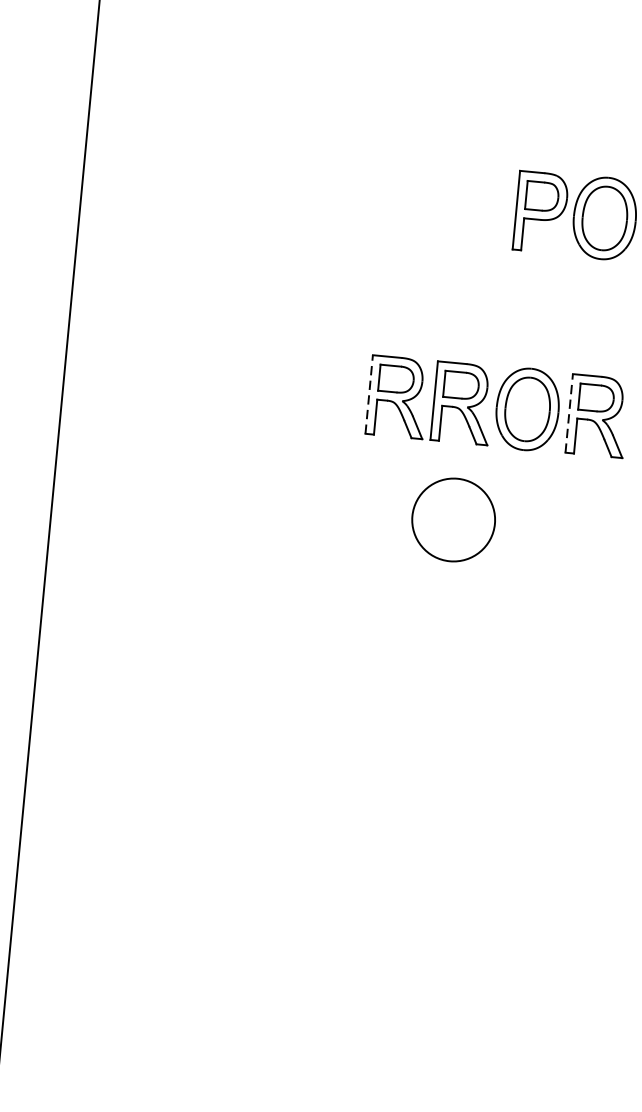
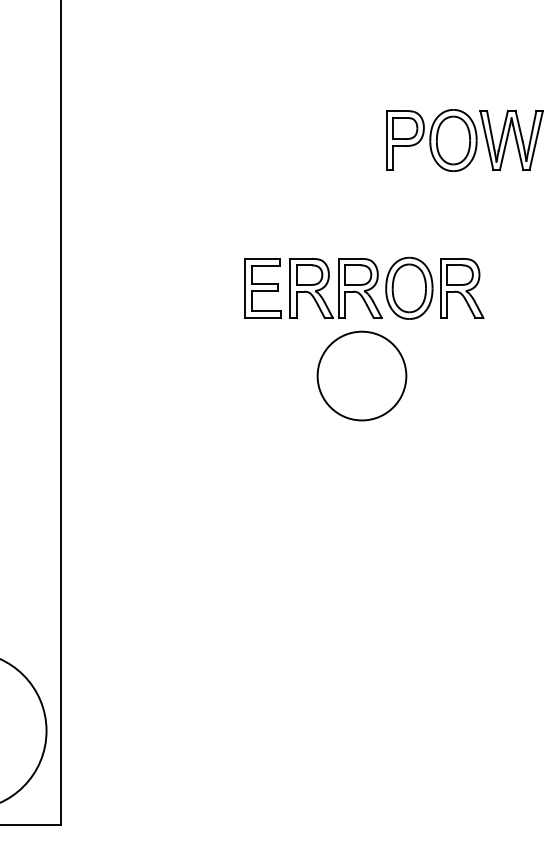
part: (332, 391) -> (262, 288), added
line: (369, 394) -> (290, 288), dashed -> solid
line: (569, 413) -> (440, 288), dashed -> solid
circle: (453, 519) -> (361, 375), size x1.43

